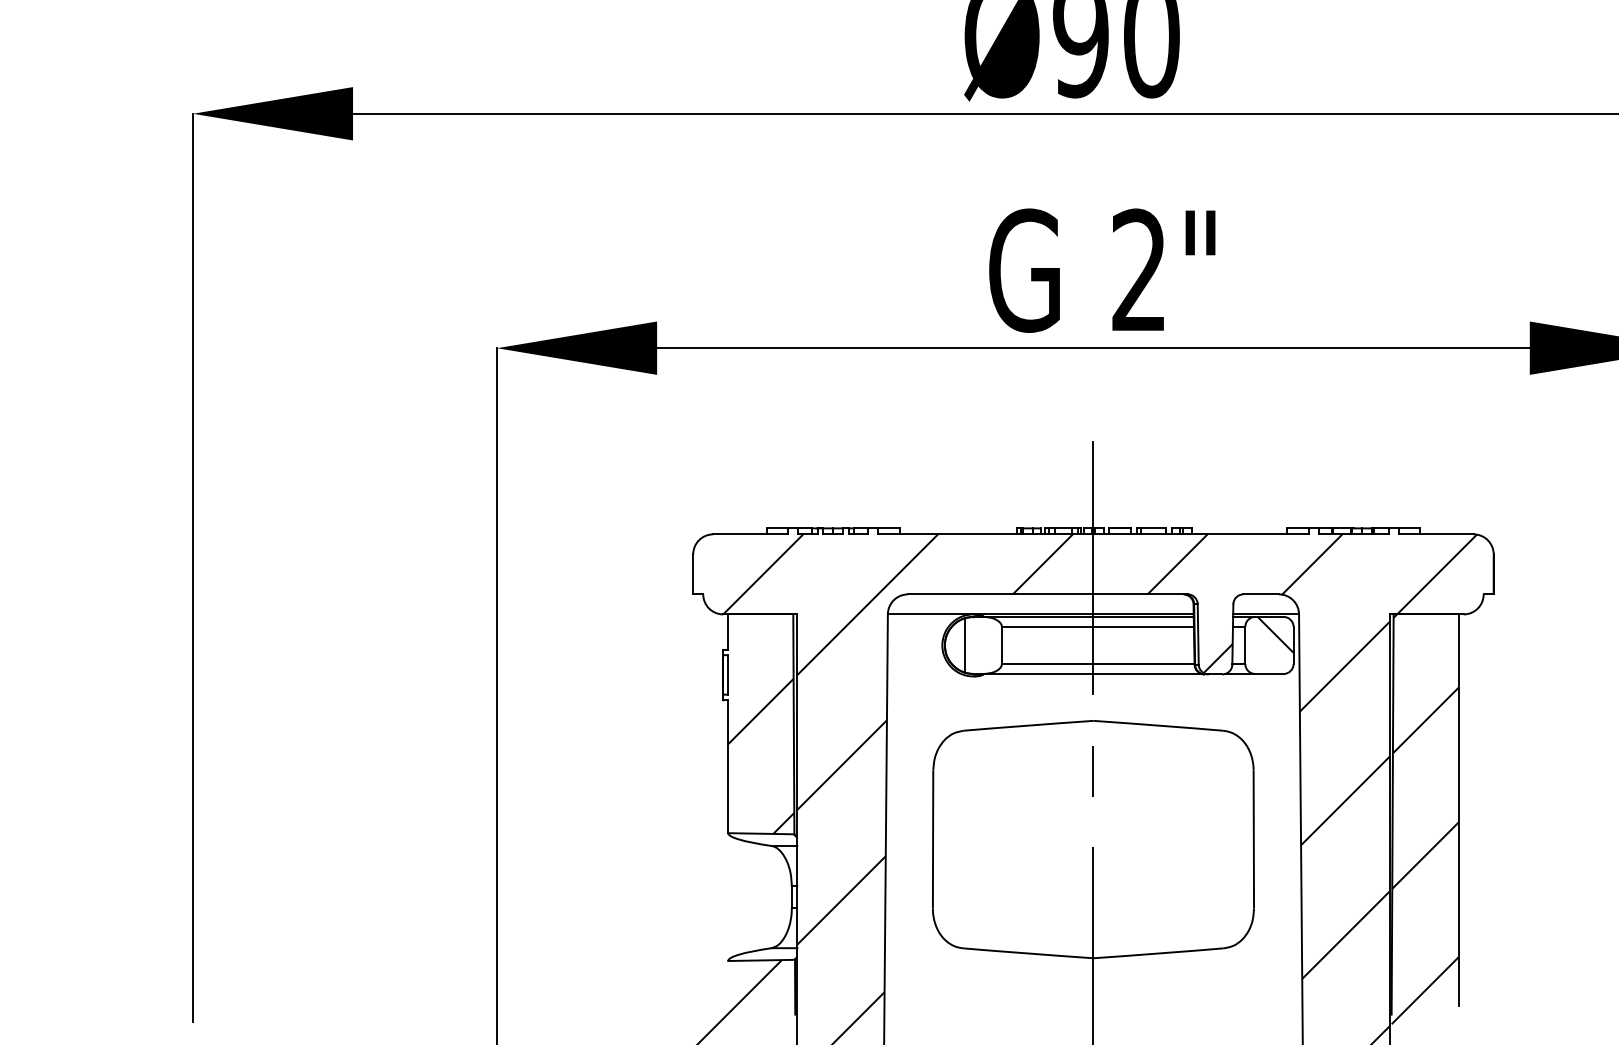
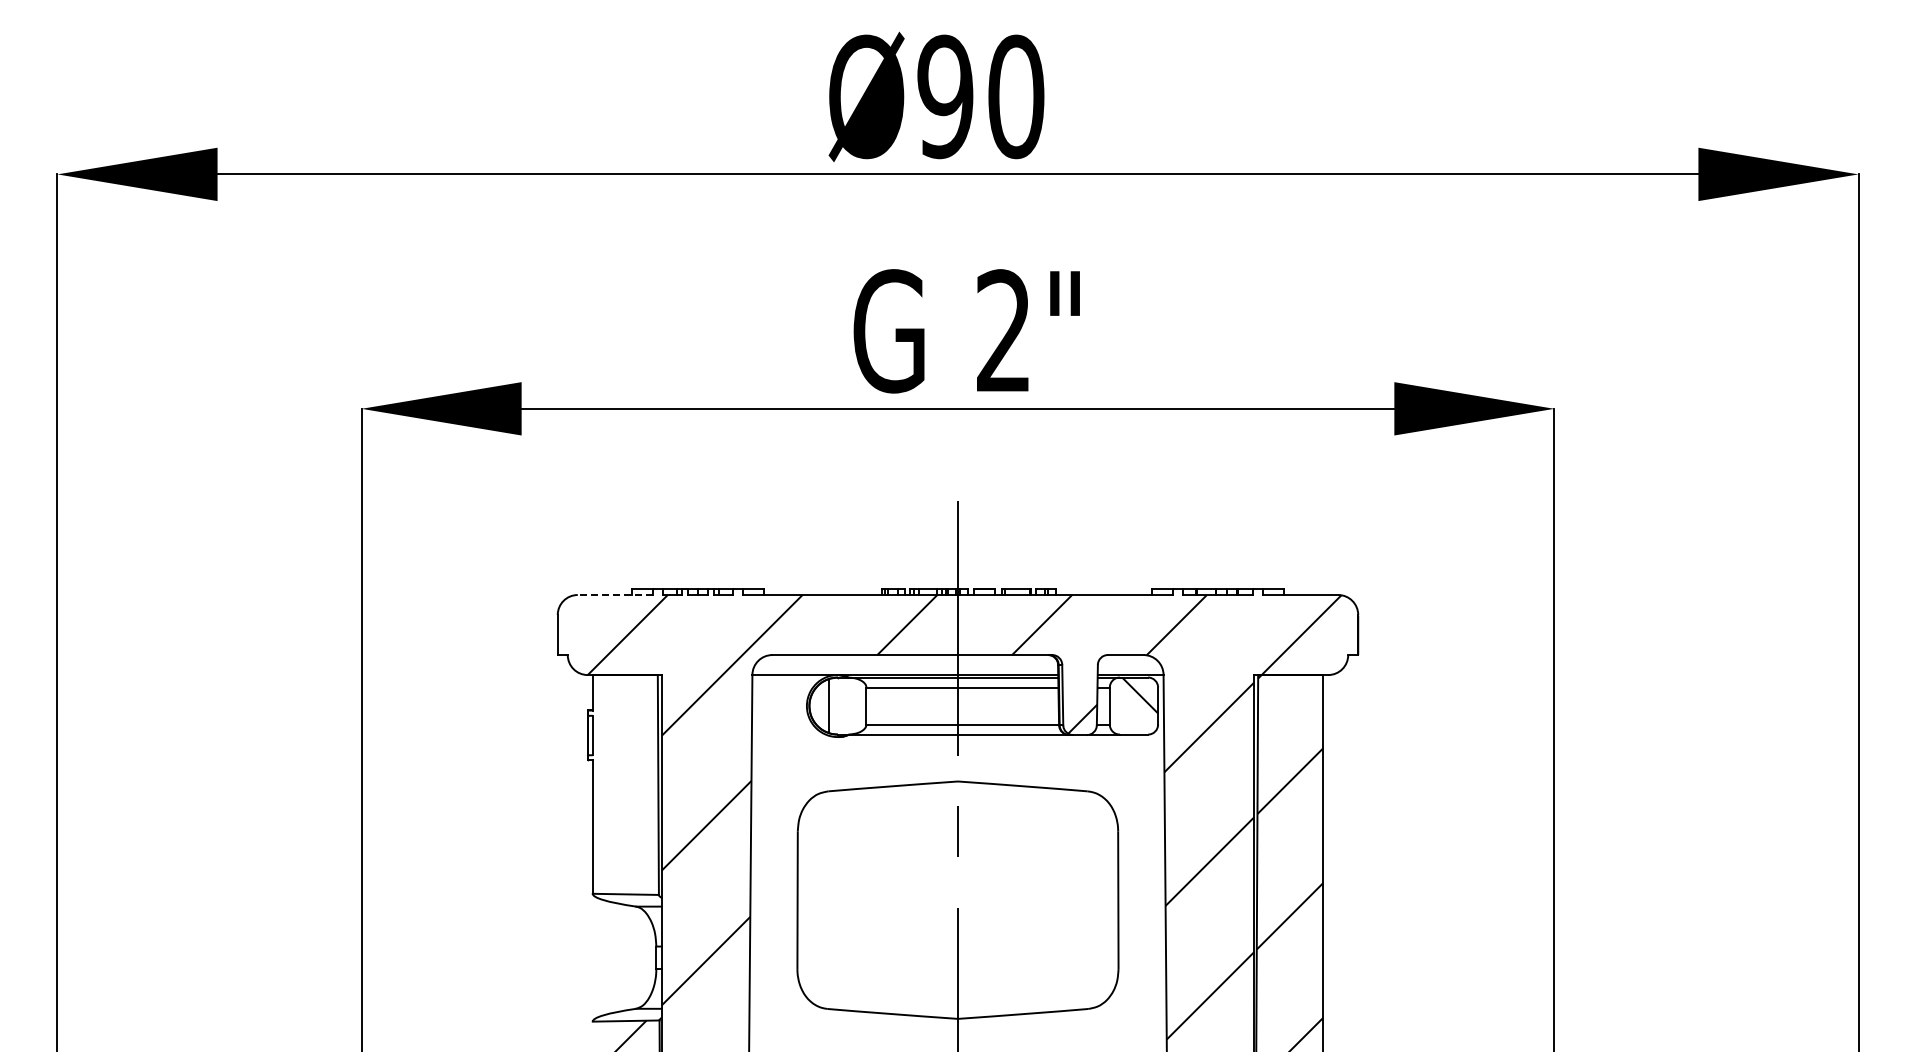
line: (750, 534) -> (615, 595), solid -> dashed
hatch: (760, 755) -> (625, 816), removed

